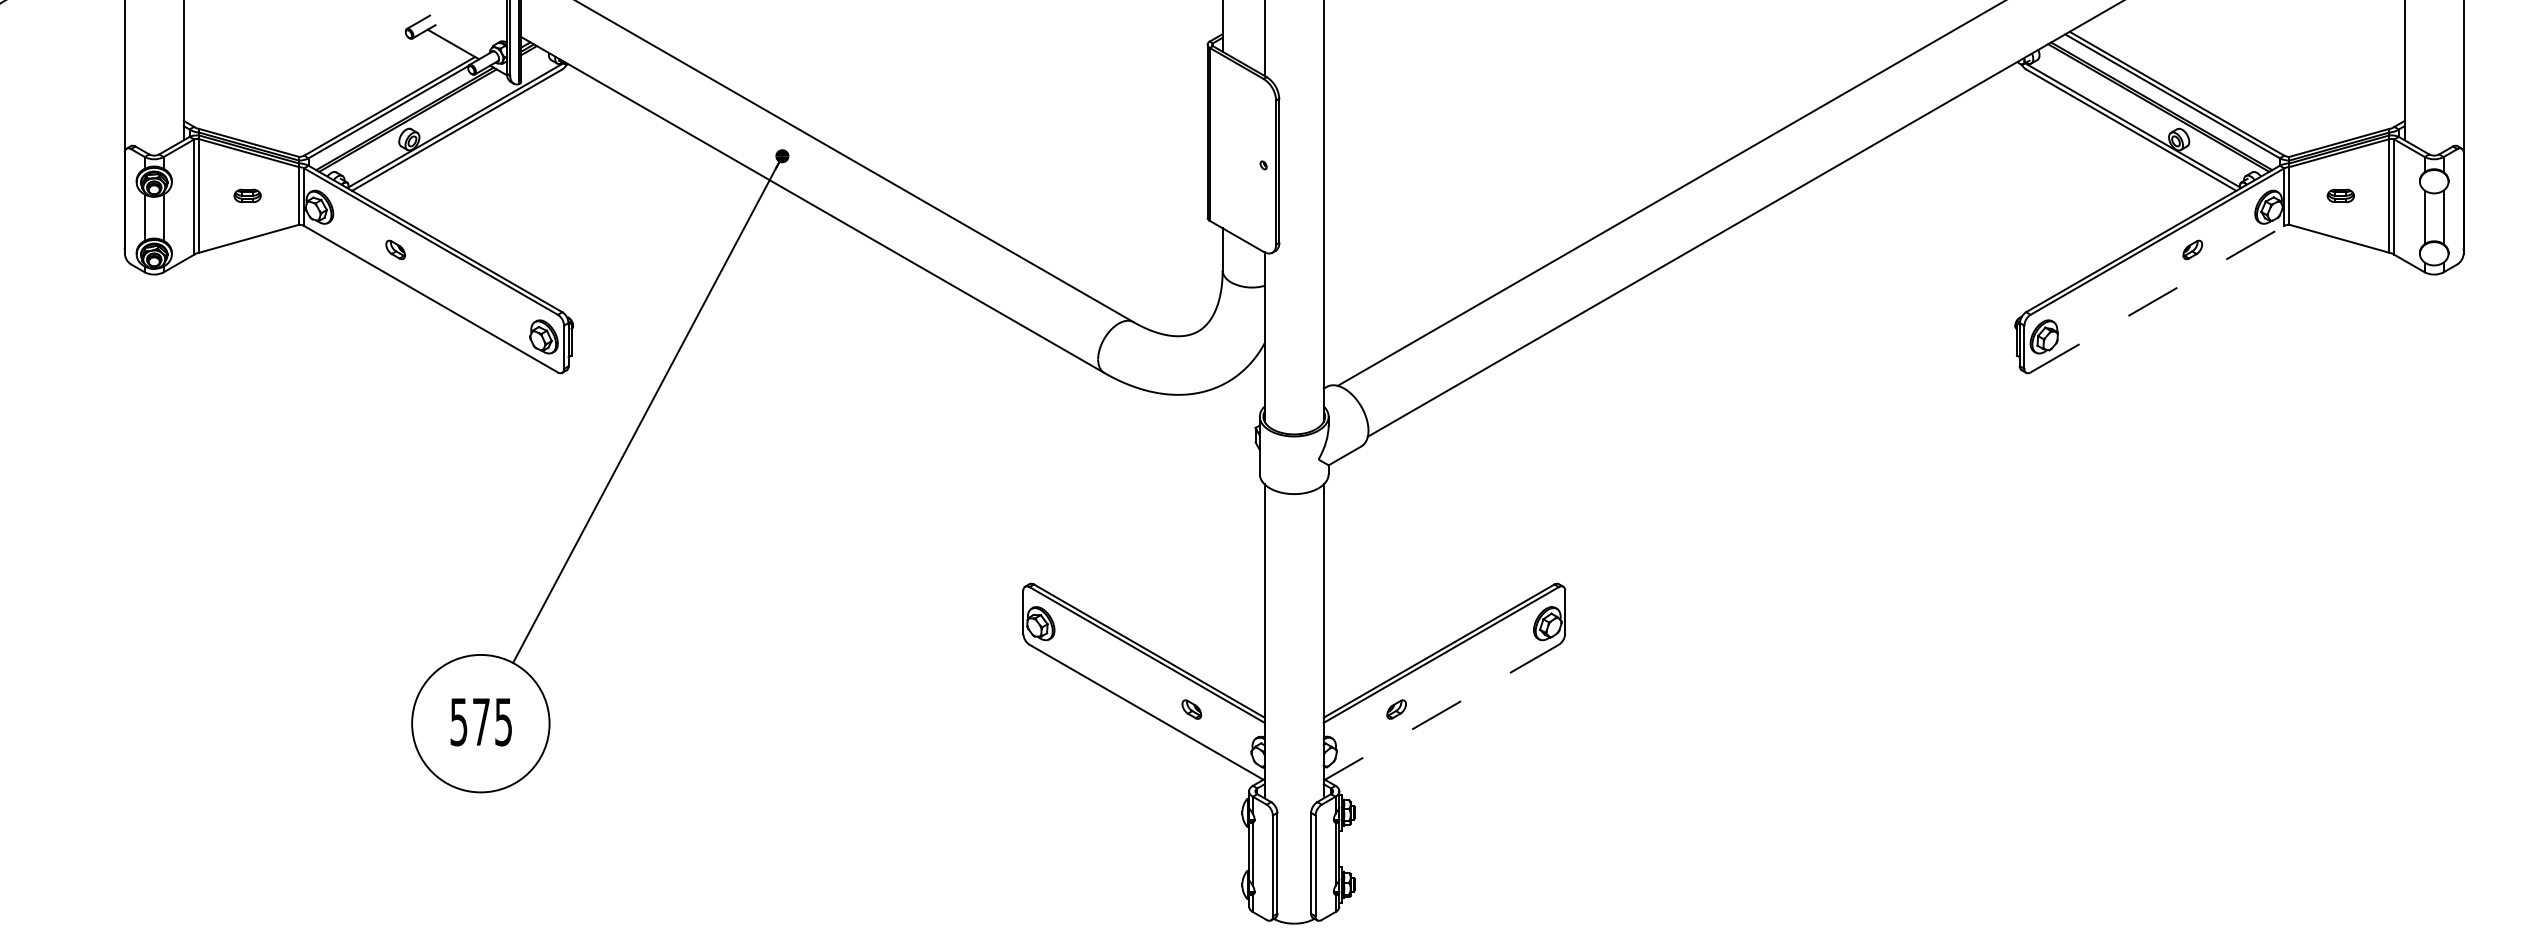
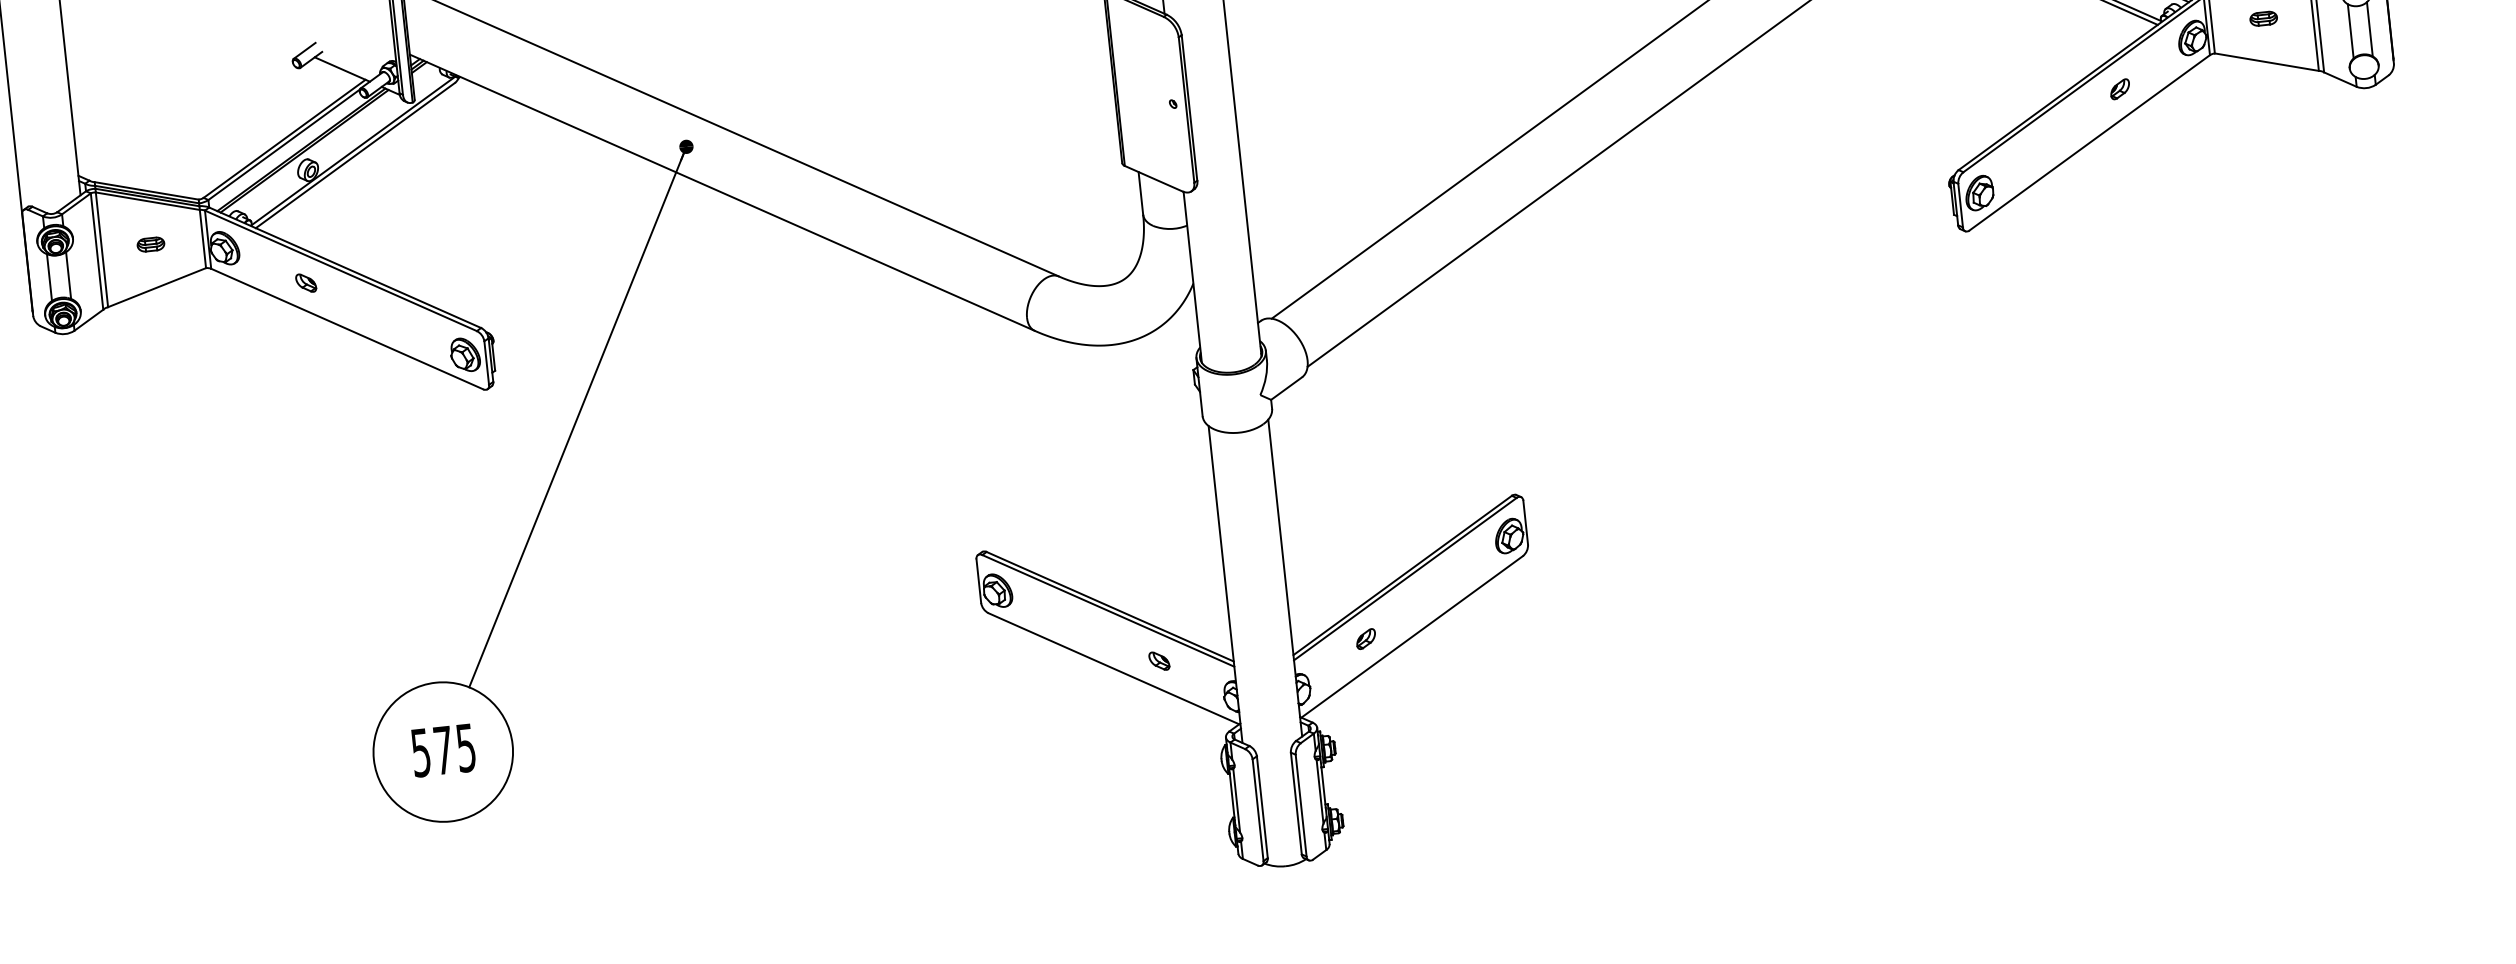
line: (2157, 298) -> (2089, 142), dashed -> solid
line: (1441, 712) -> (1411, 637), dashed -> solid

